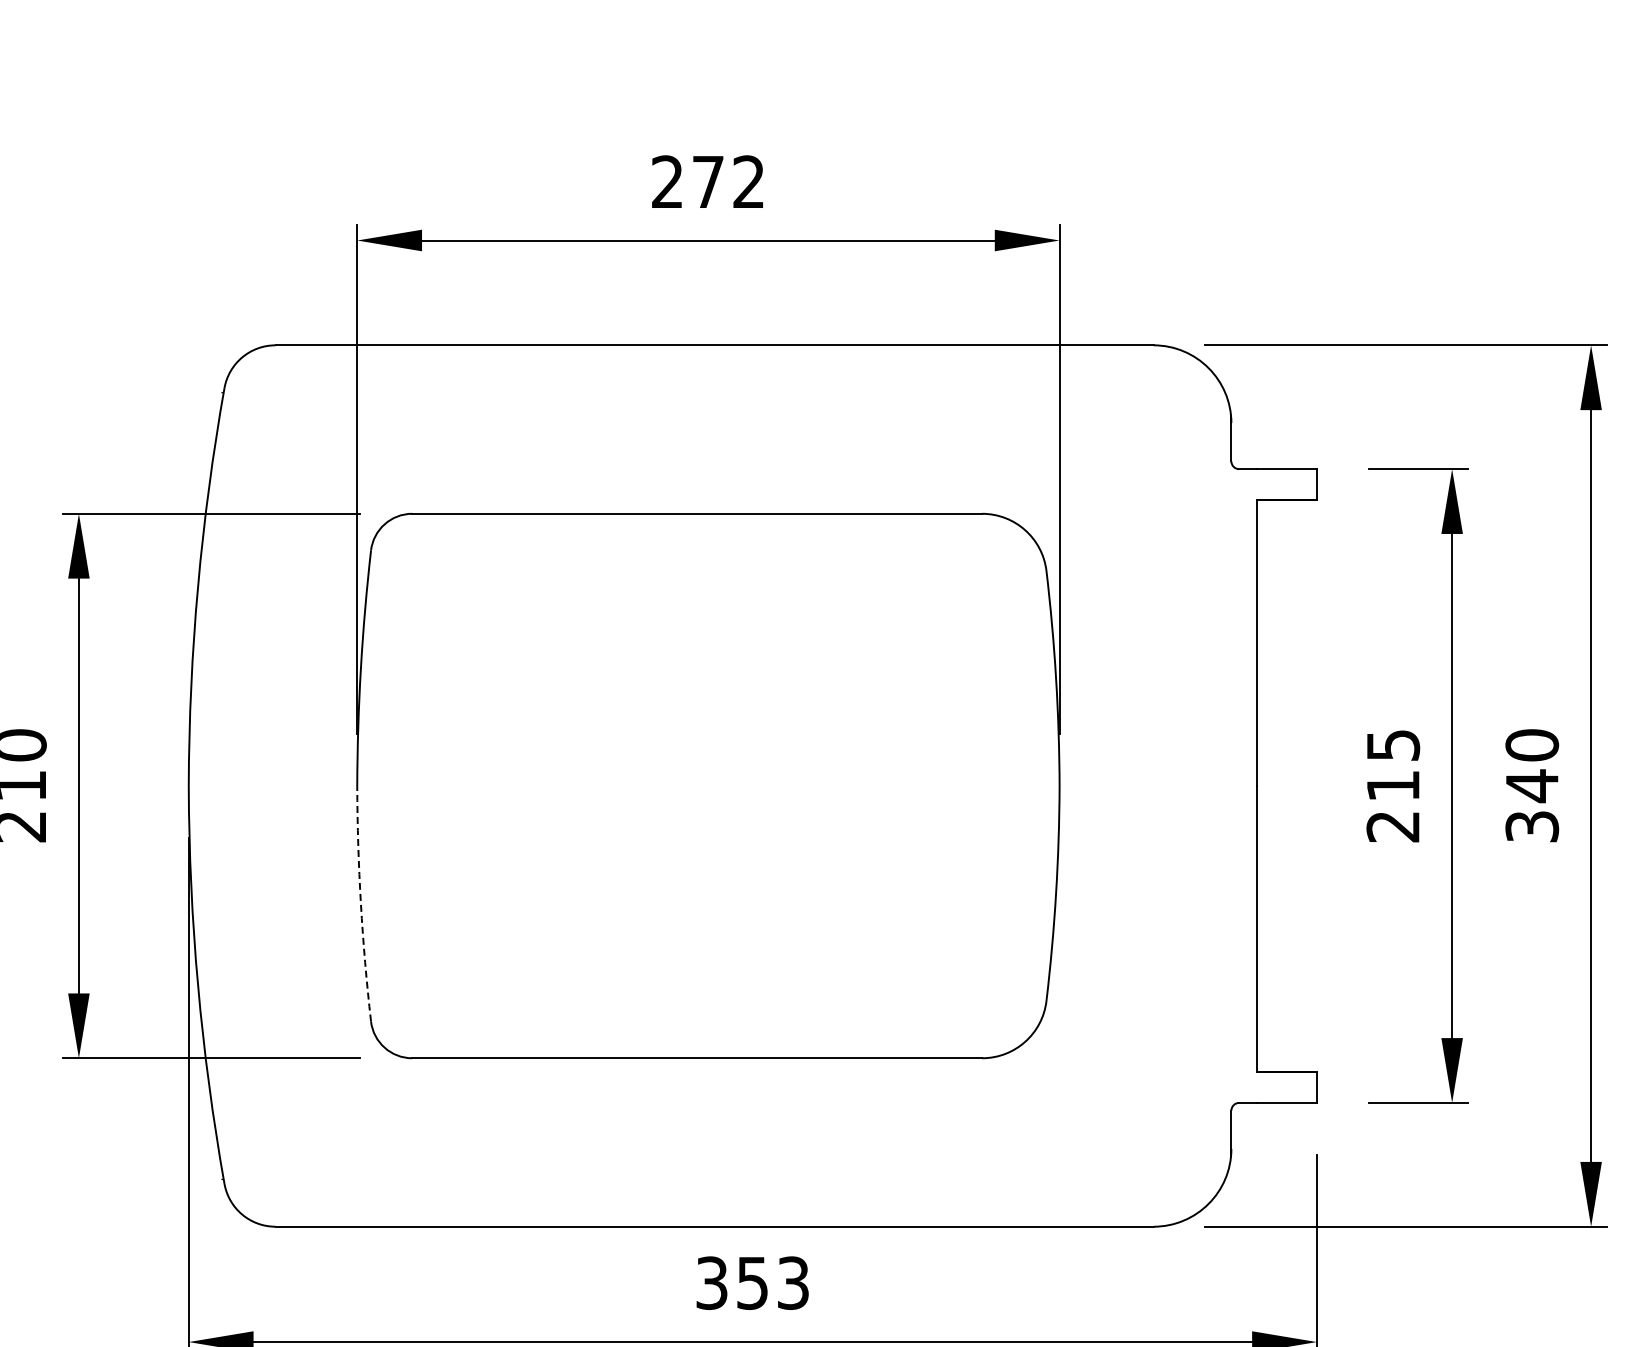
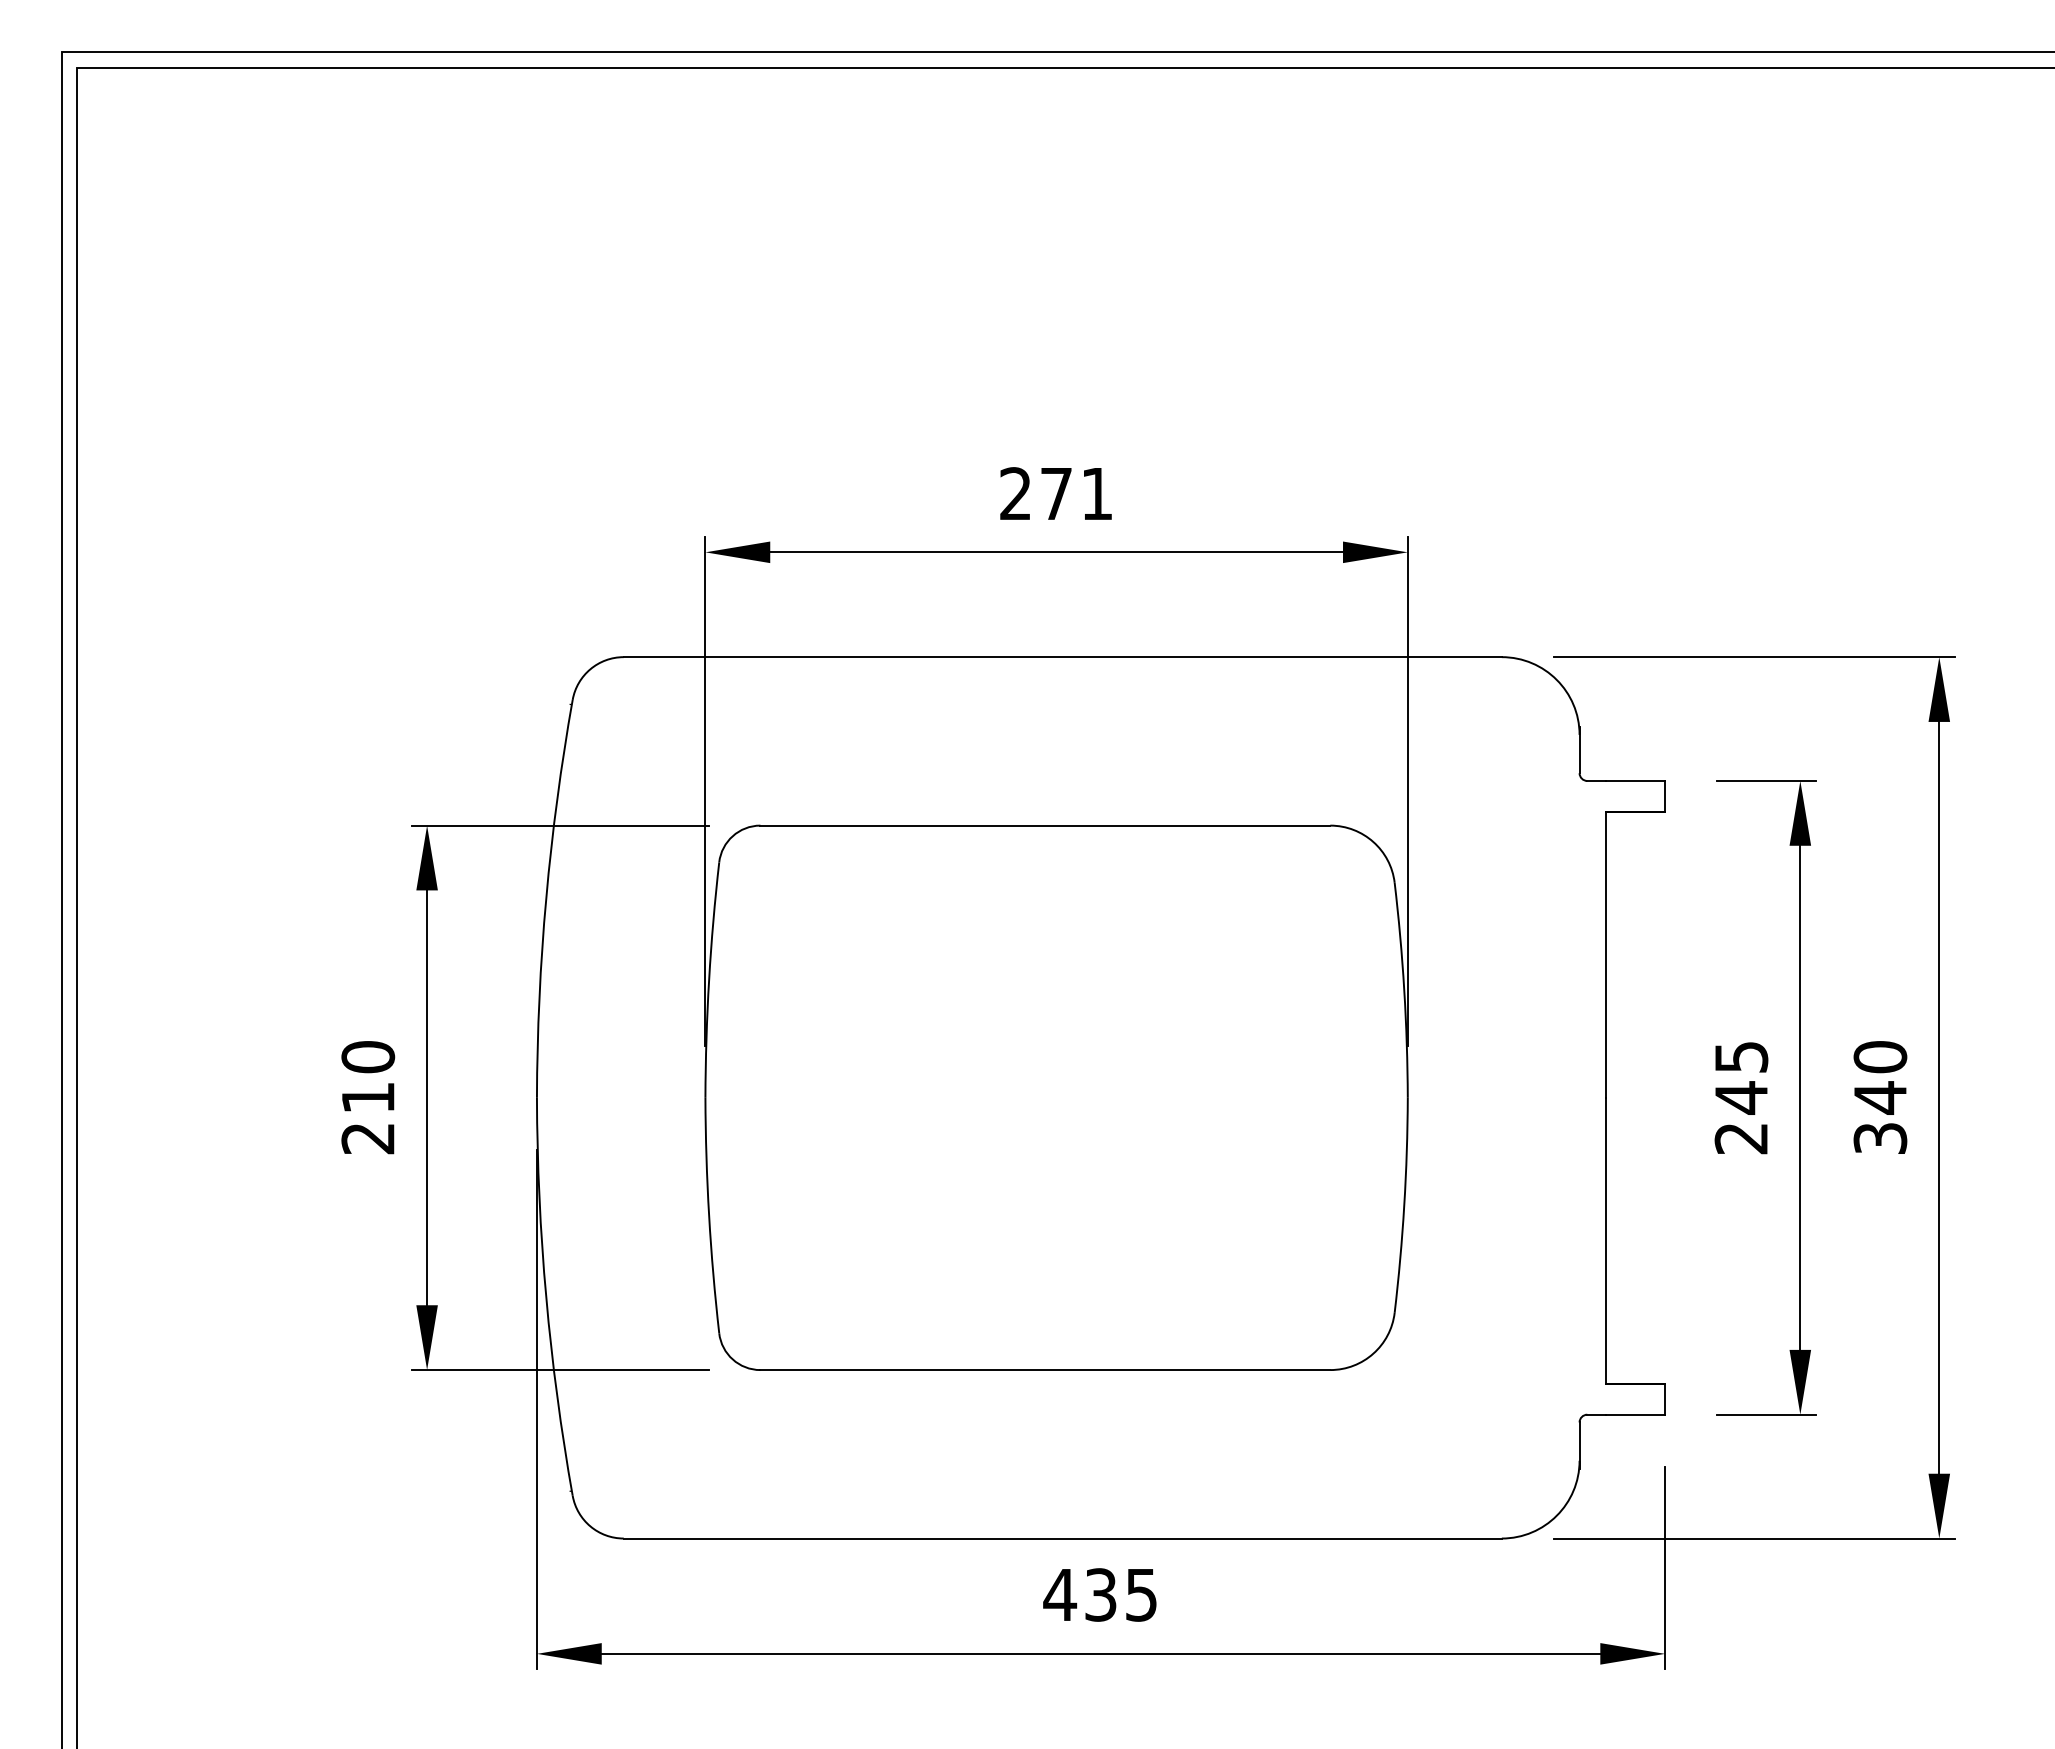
text: (748, 181) -> (1096, 493), 272 -> 271
text: (1393, 785) -> (1741, 1097), 215 -> 245
arc: (361, 903) -> (709, 1215), dashed -> solid
text: (751, 1282) -> (1099, 1594), 353 -> 435

